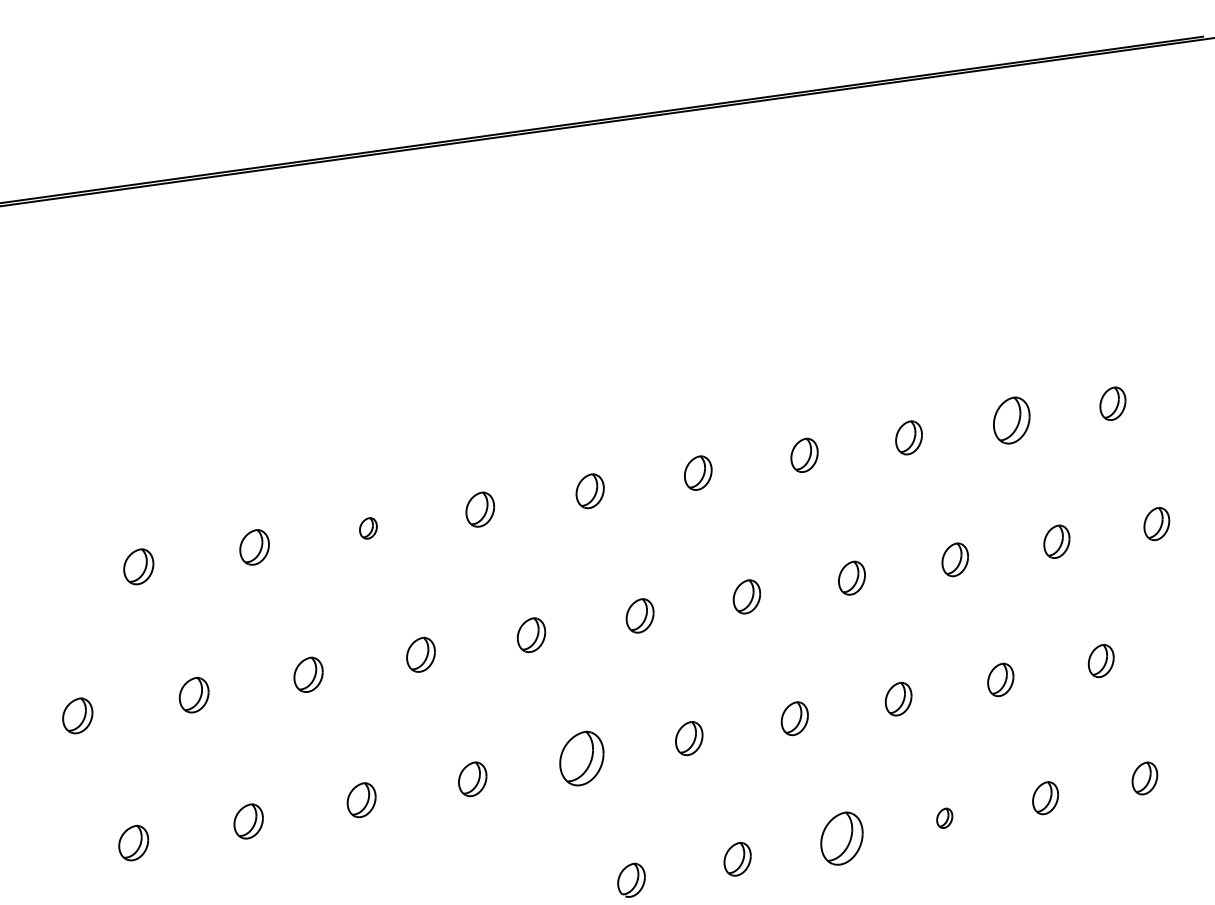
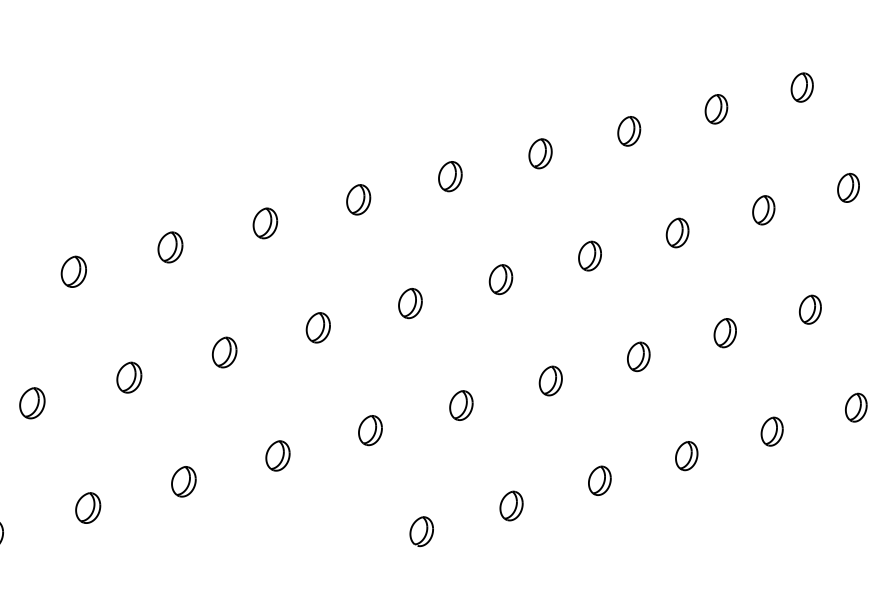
part: (1011, 420) -> (716, 109), size x0.71
part: (368, 528) -> (170, 247), size x1.67
part: (581, 758) -> (370, 430), size x0.62
part: (944, 818) -> (686, 456), size x1.67
part: (841, 838) -> (599, 480), size x0.62

